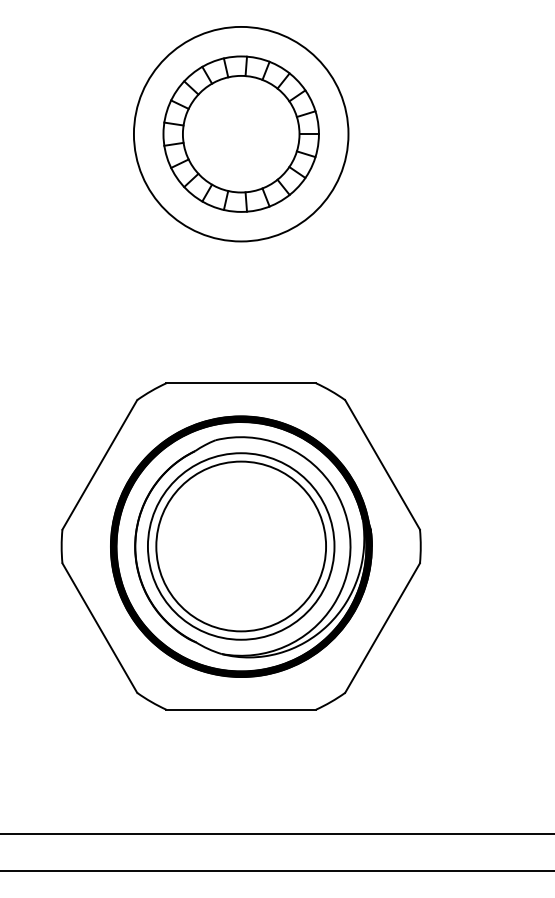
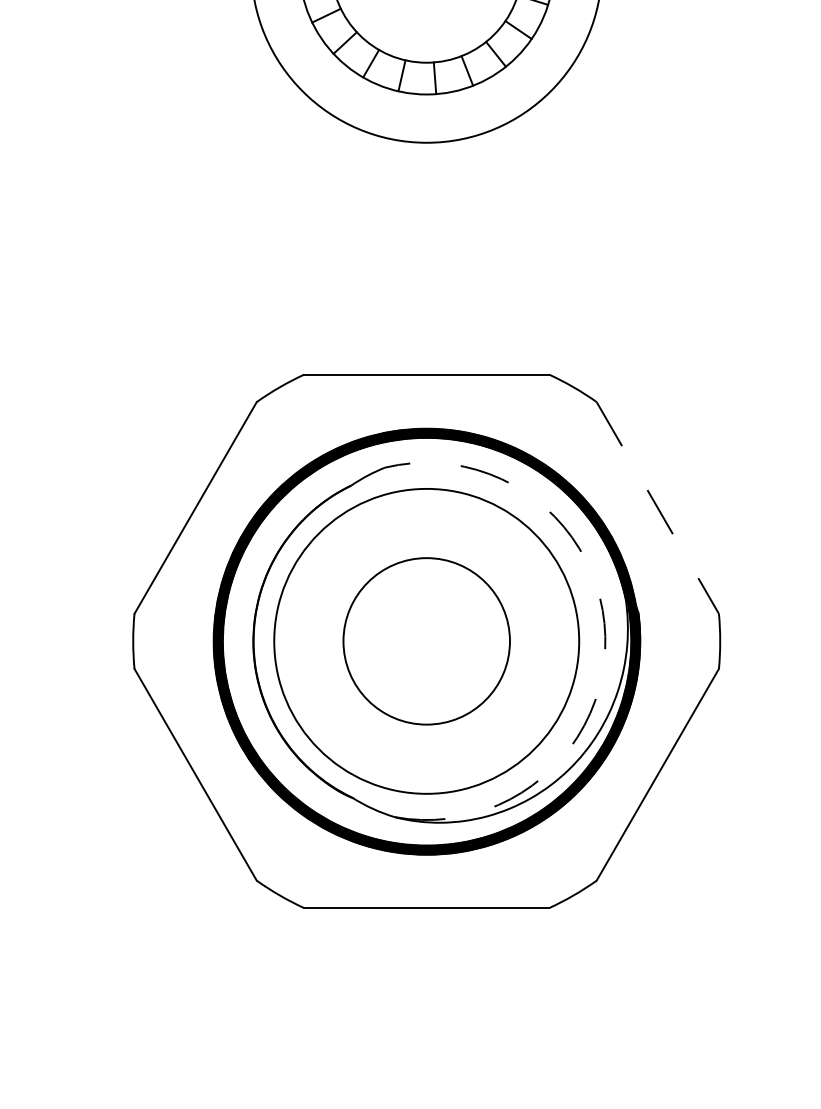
line: (382, 464) -> (657, 507), solid -> dashed
arc: (350, 543) -> (605, 636), solid -> dashed
circle: (241, 546) -> (427, 641), size x0.6

